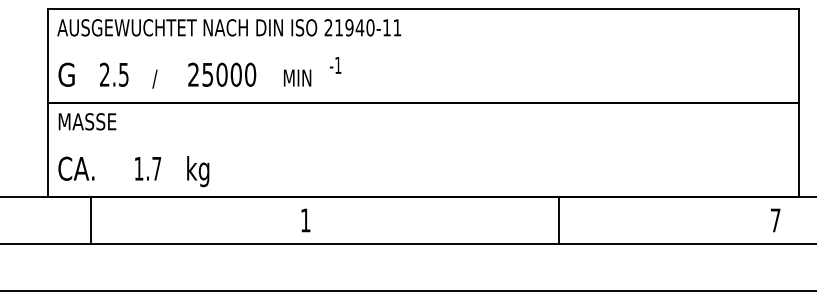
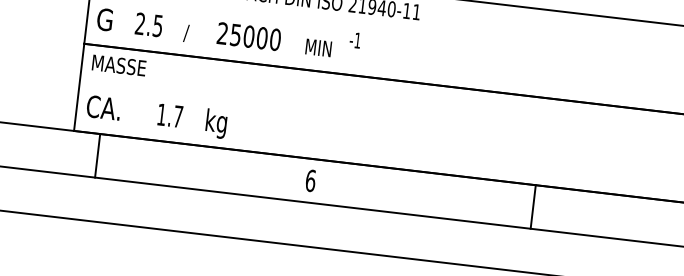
line: (90, 219) -> (97, 154), moved
line: (558, 219) -> (533, 206), moved
text: (305, 220) -> (310, 180), 1 -> 6

